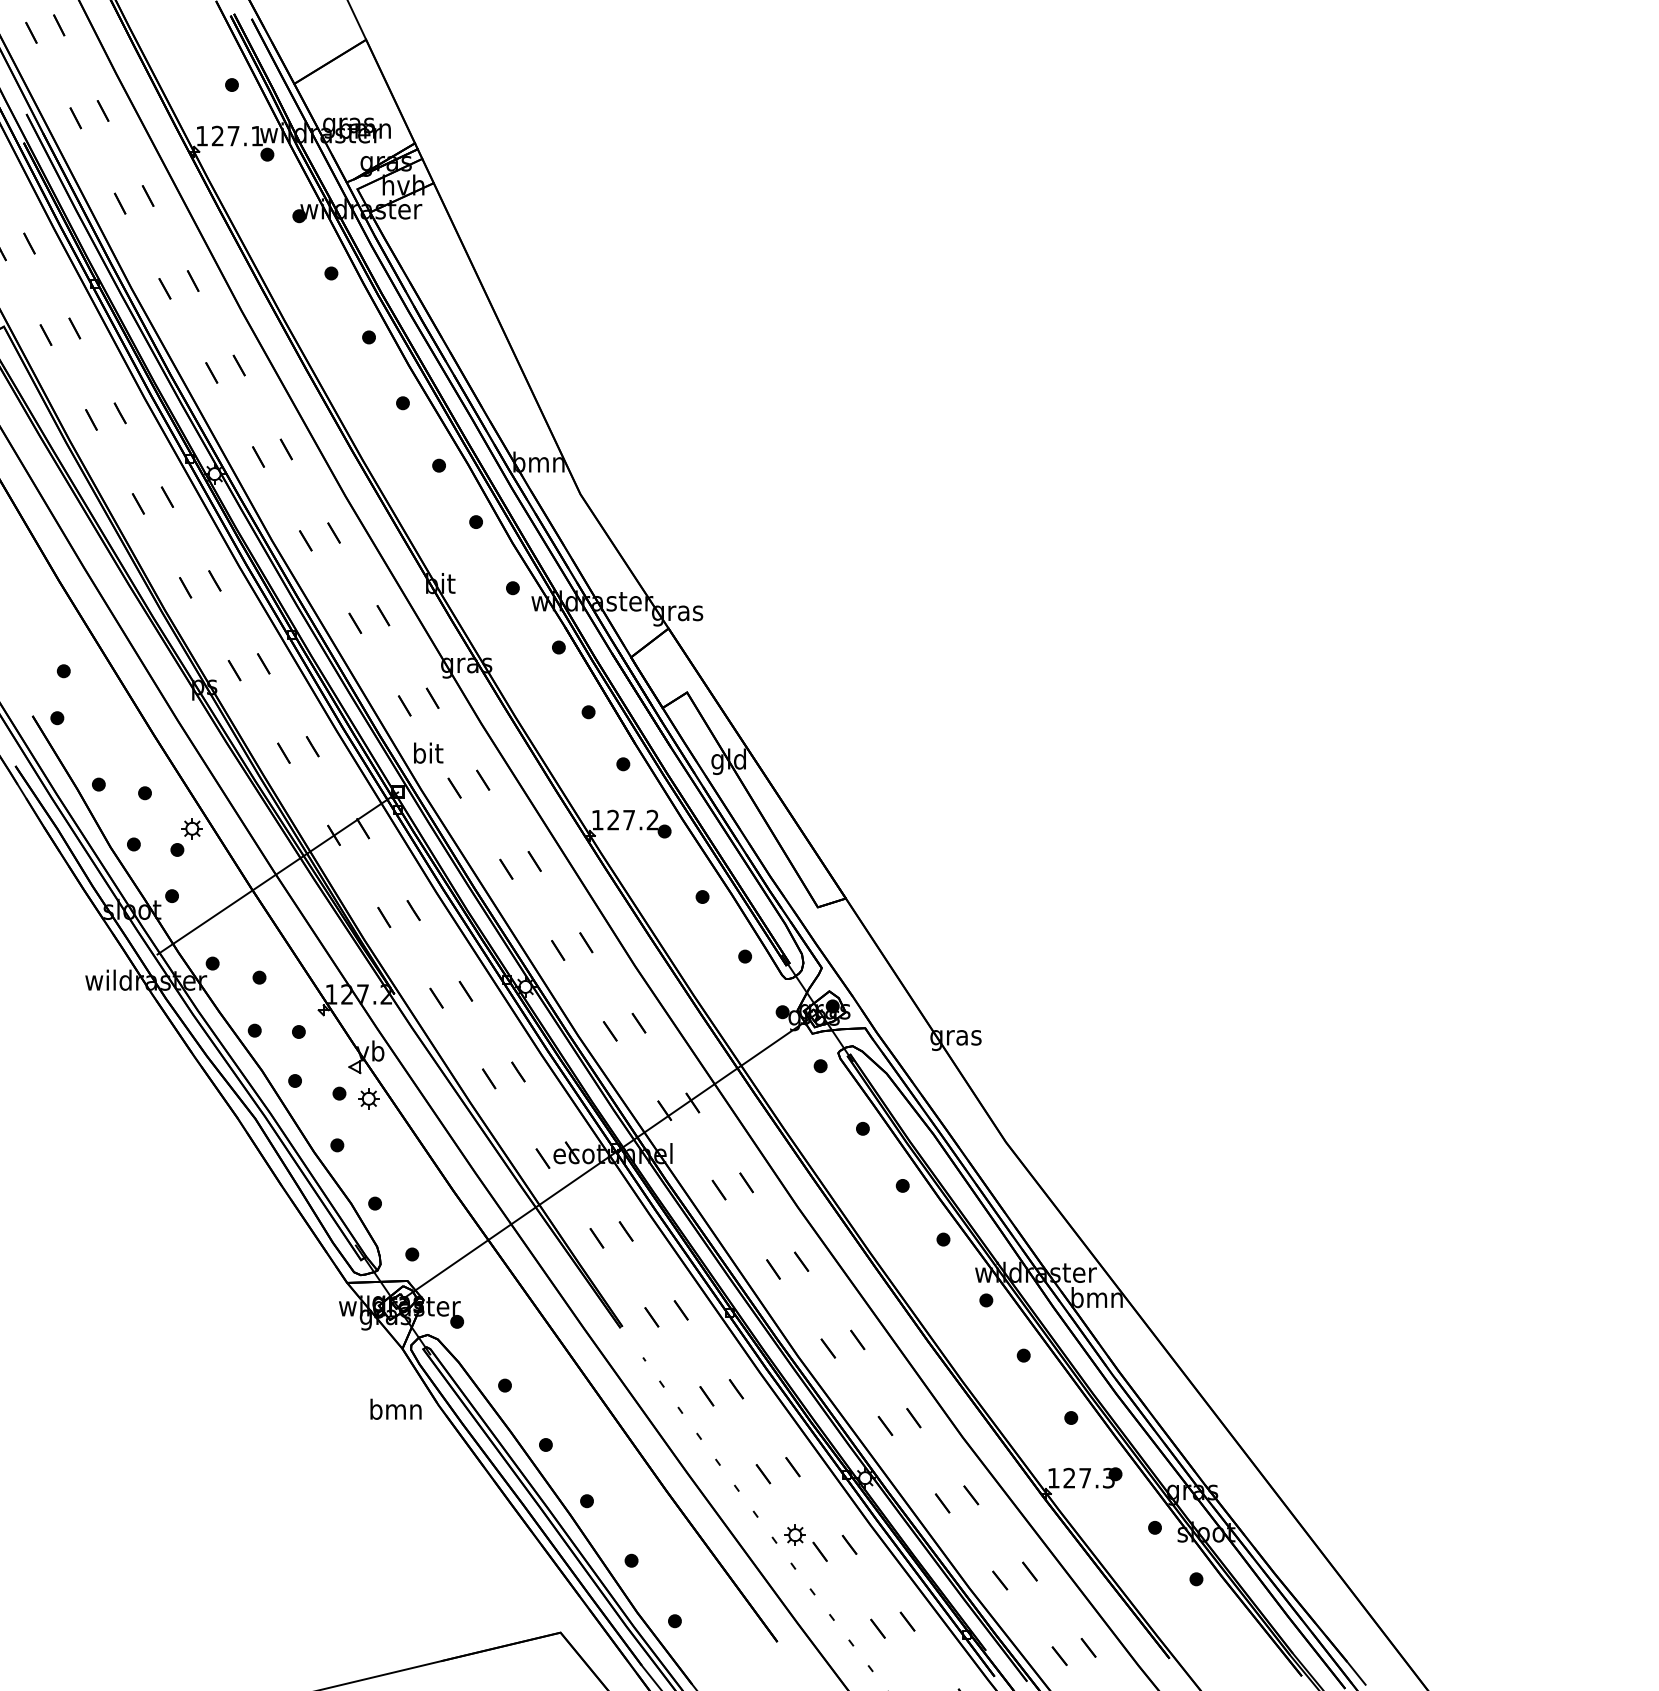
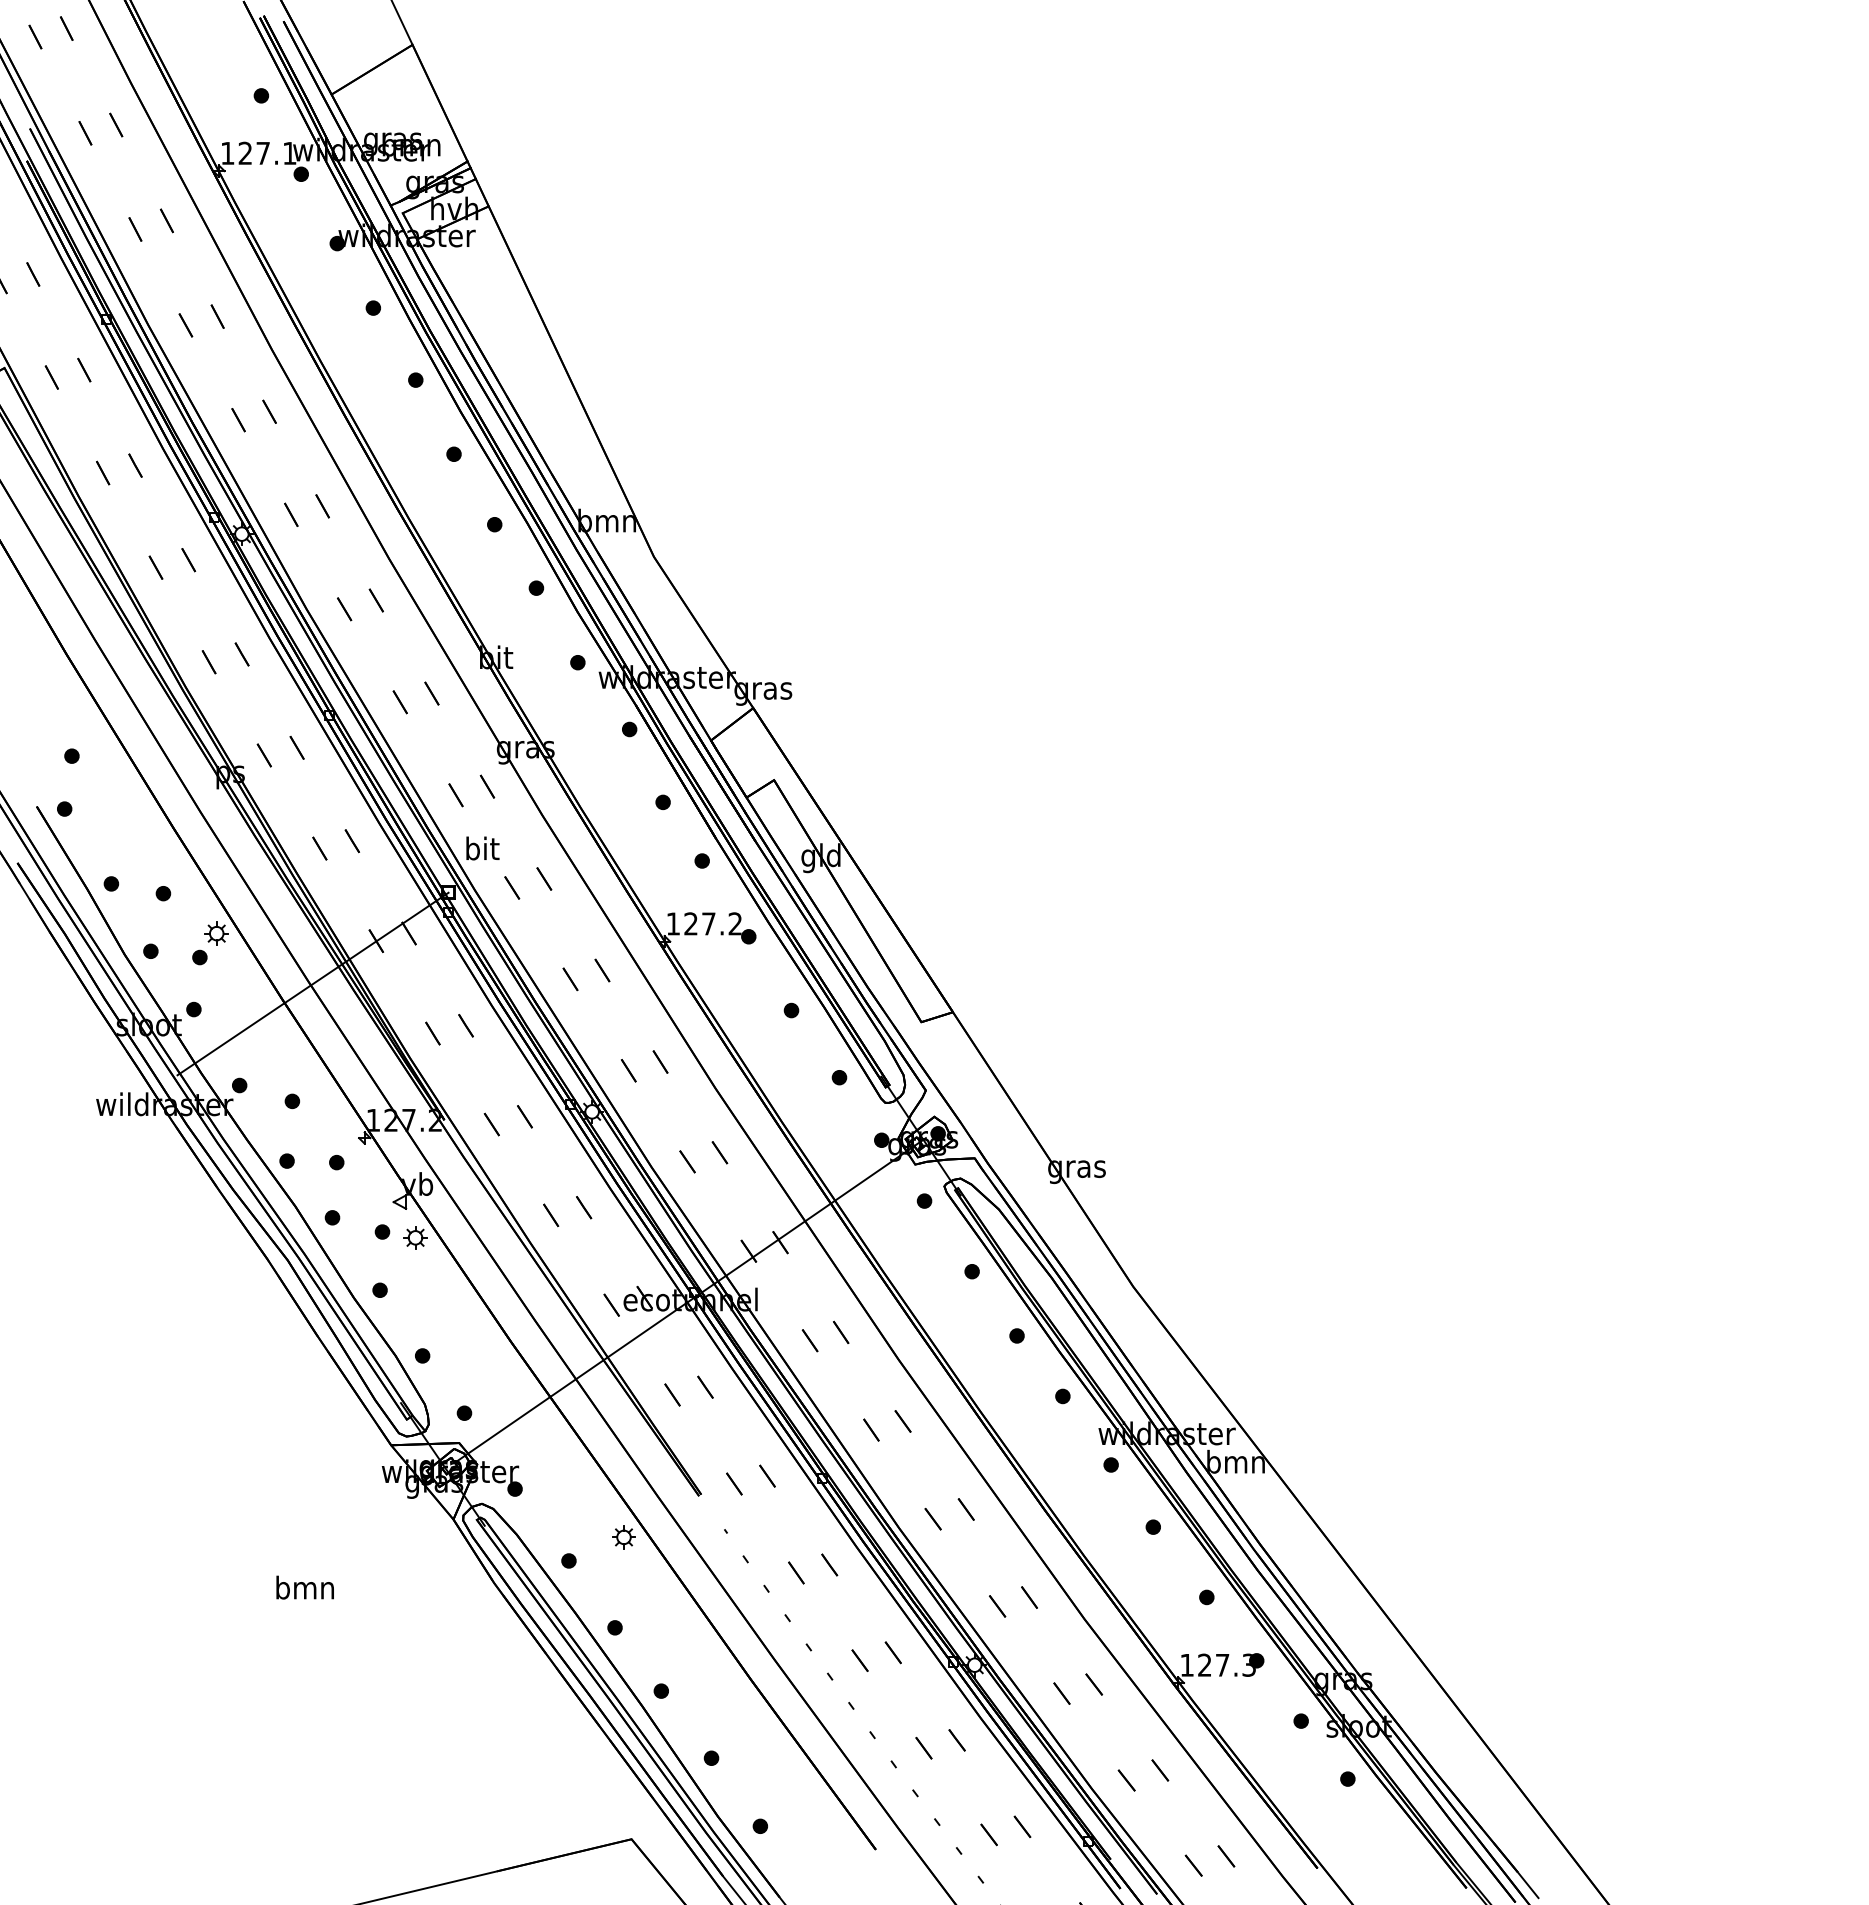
text: (395, 1409) -> (304, 1587), moved
part: (794, 1535) -> (623, 1537), moved

